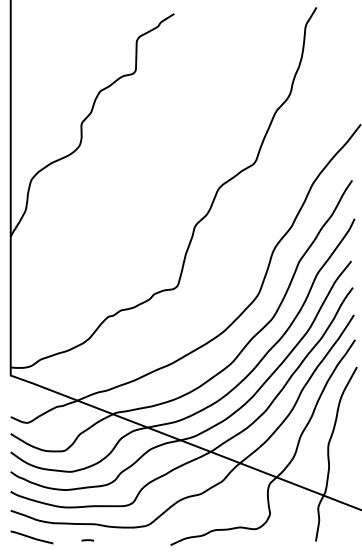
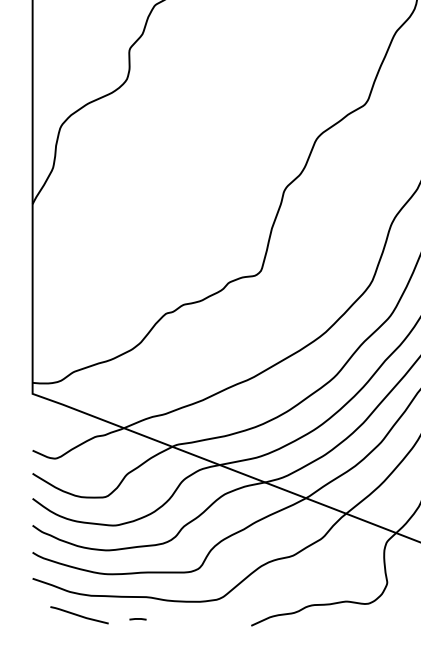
line: (31, 537) -> (78, 615), moved

